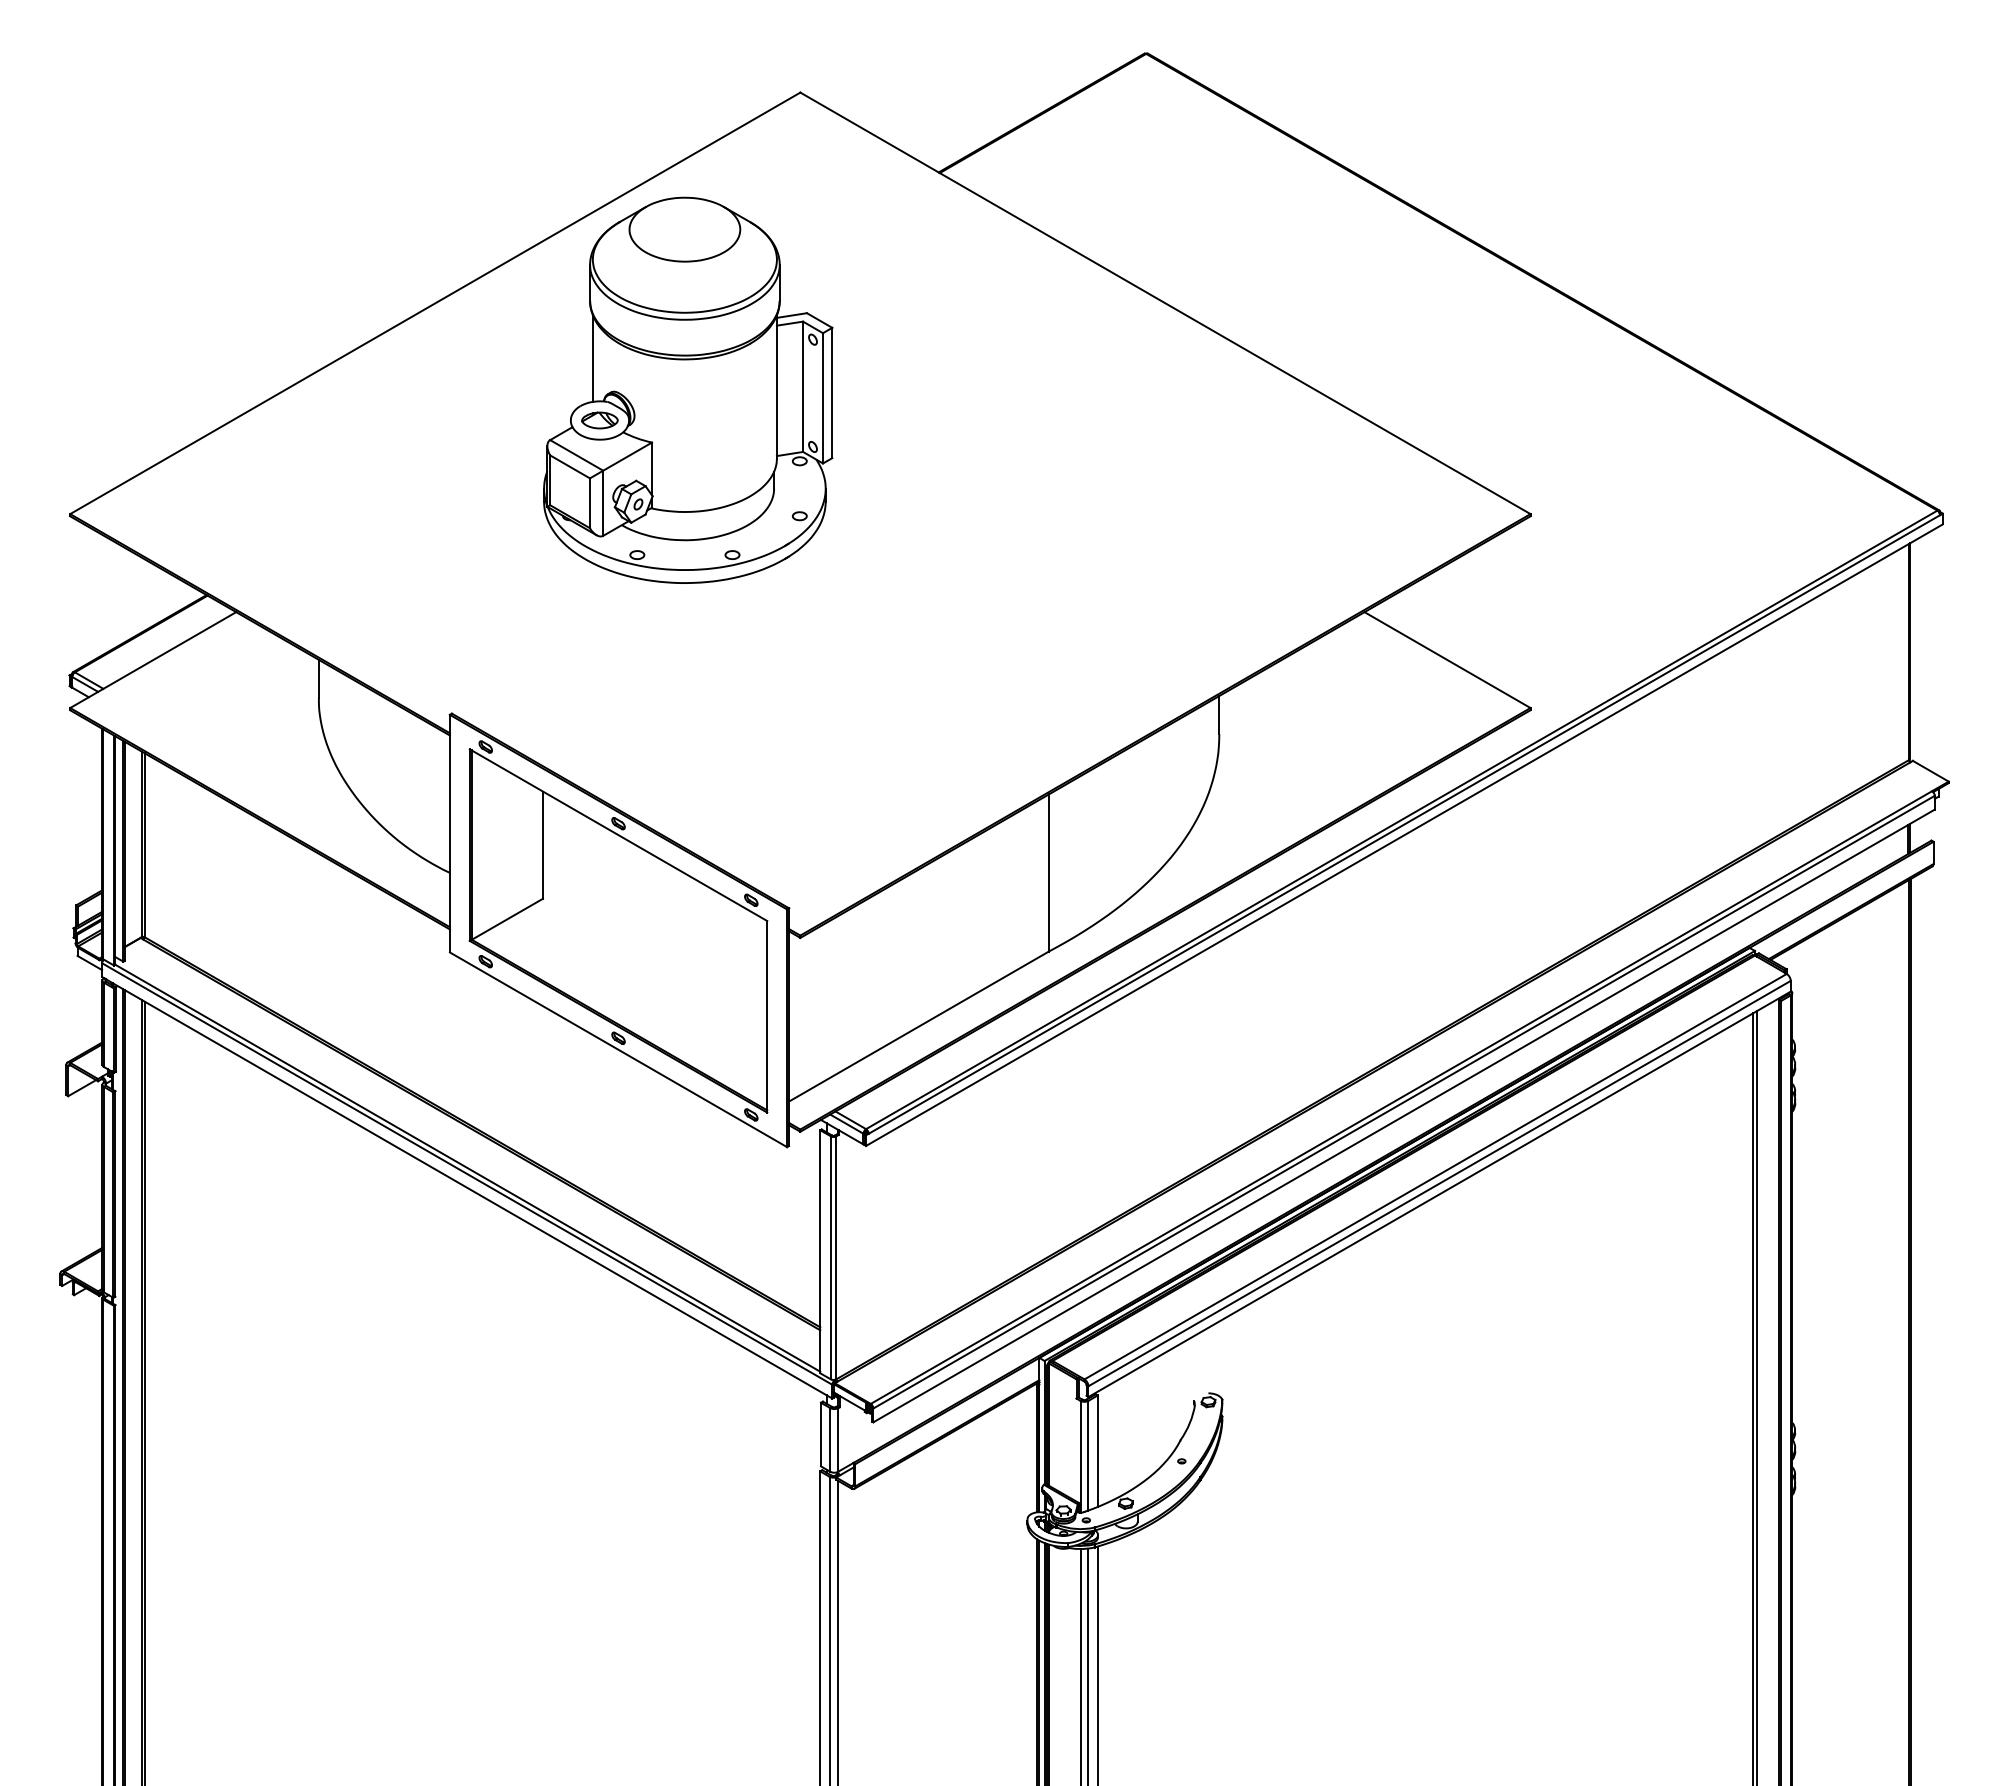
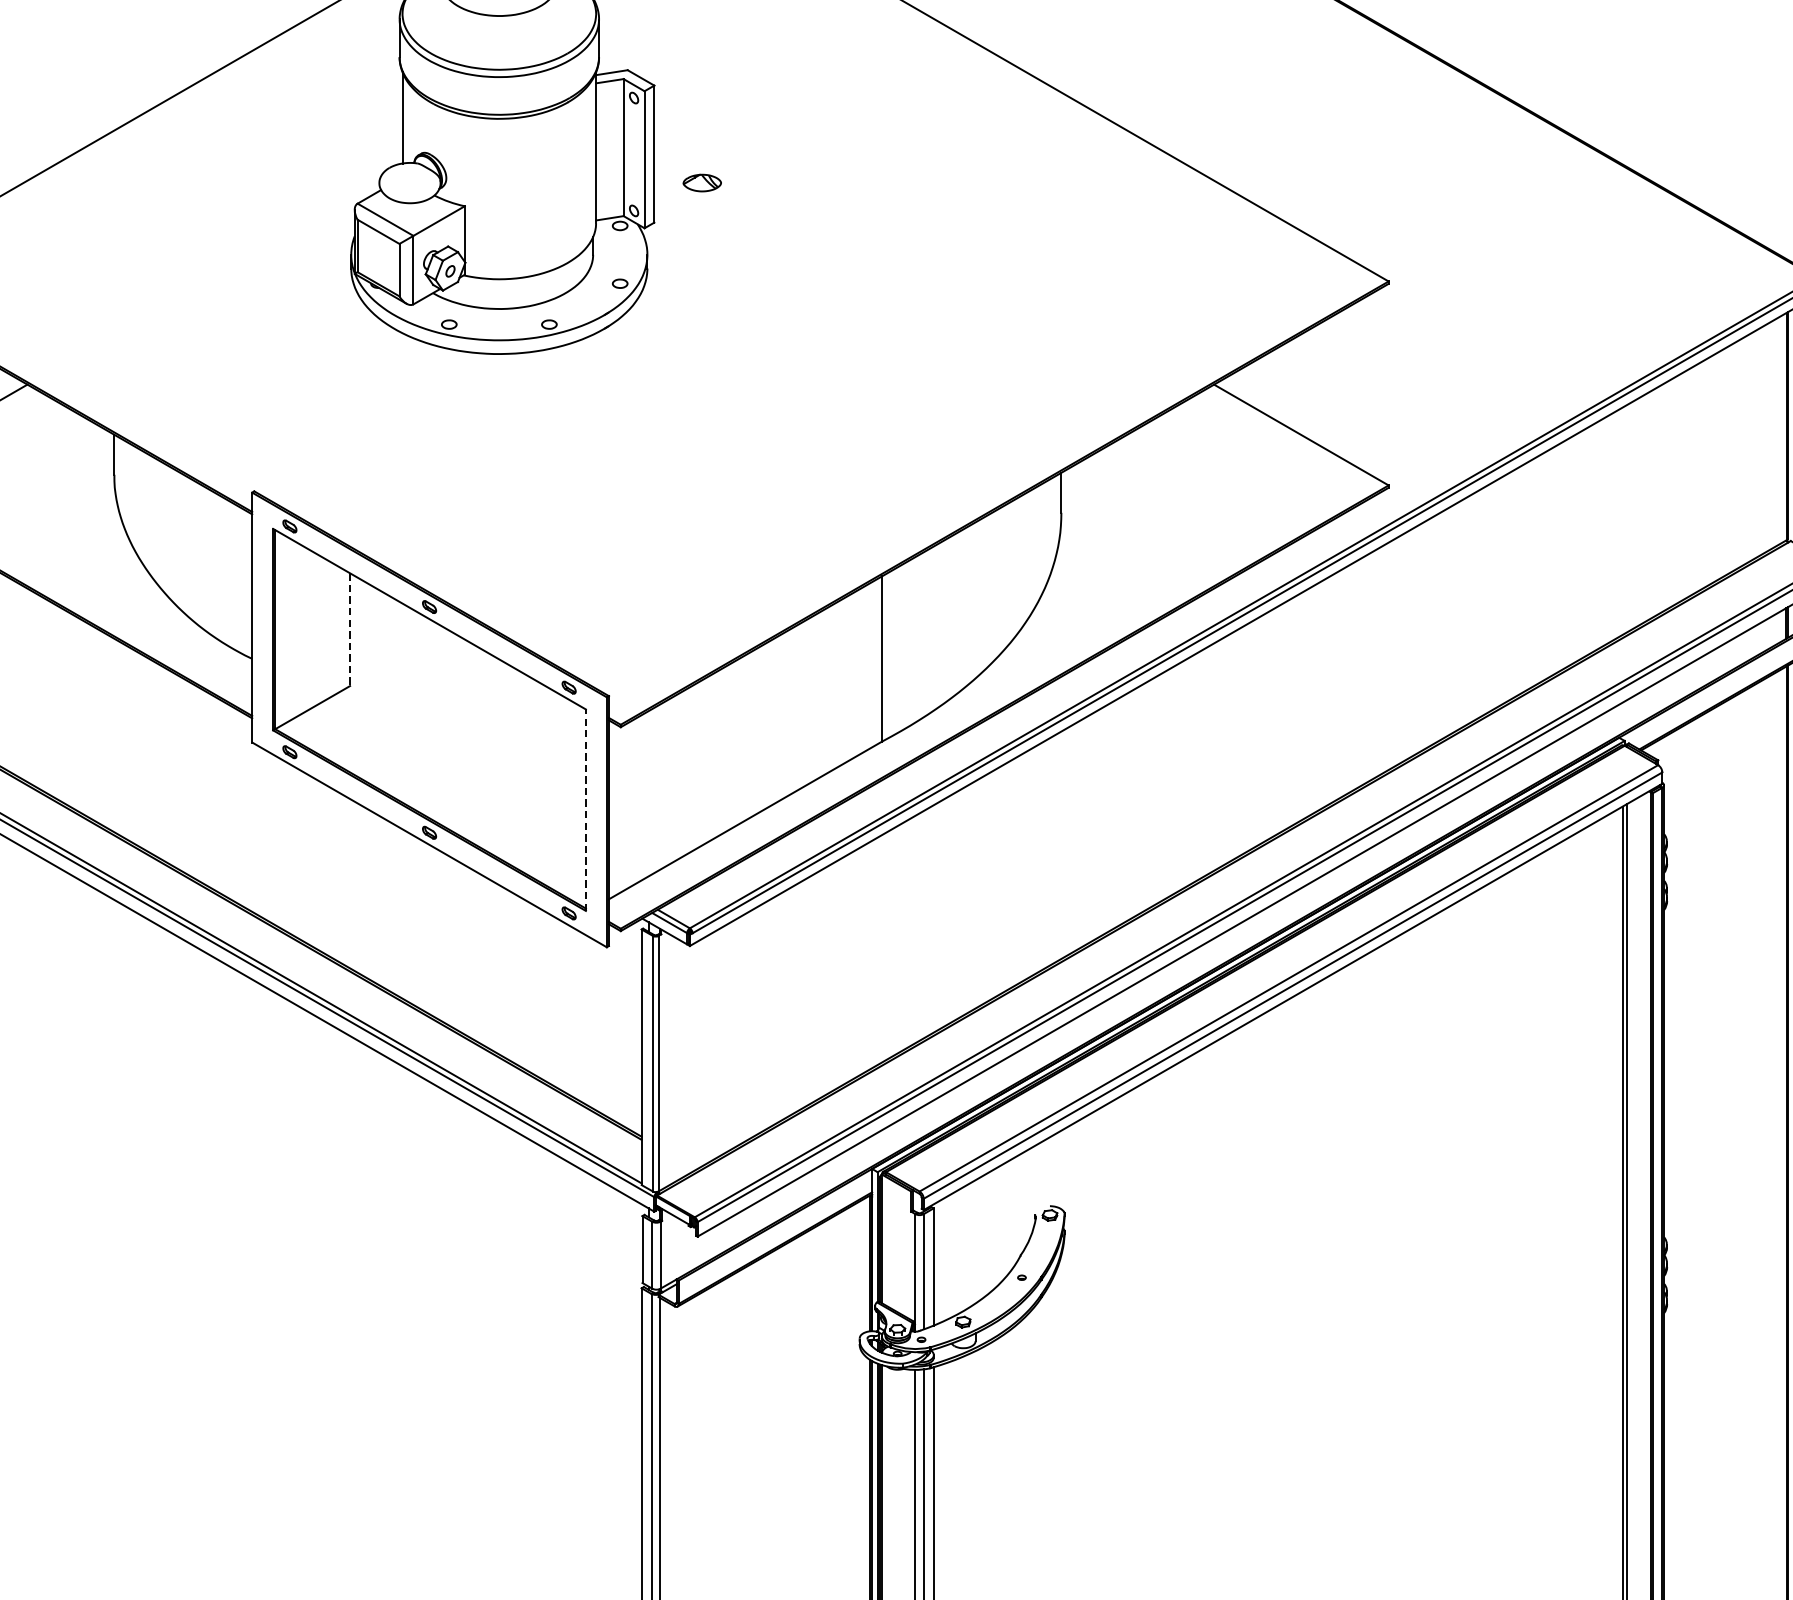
part: (599, 420) -> (701, 183), moved
line: (542, 845) -> (349, 630), solid -> dashed
line: (767, 1016) -> (586, 809), solid -> dashed

